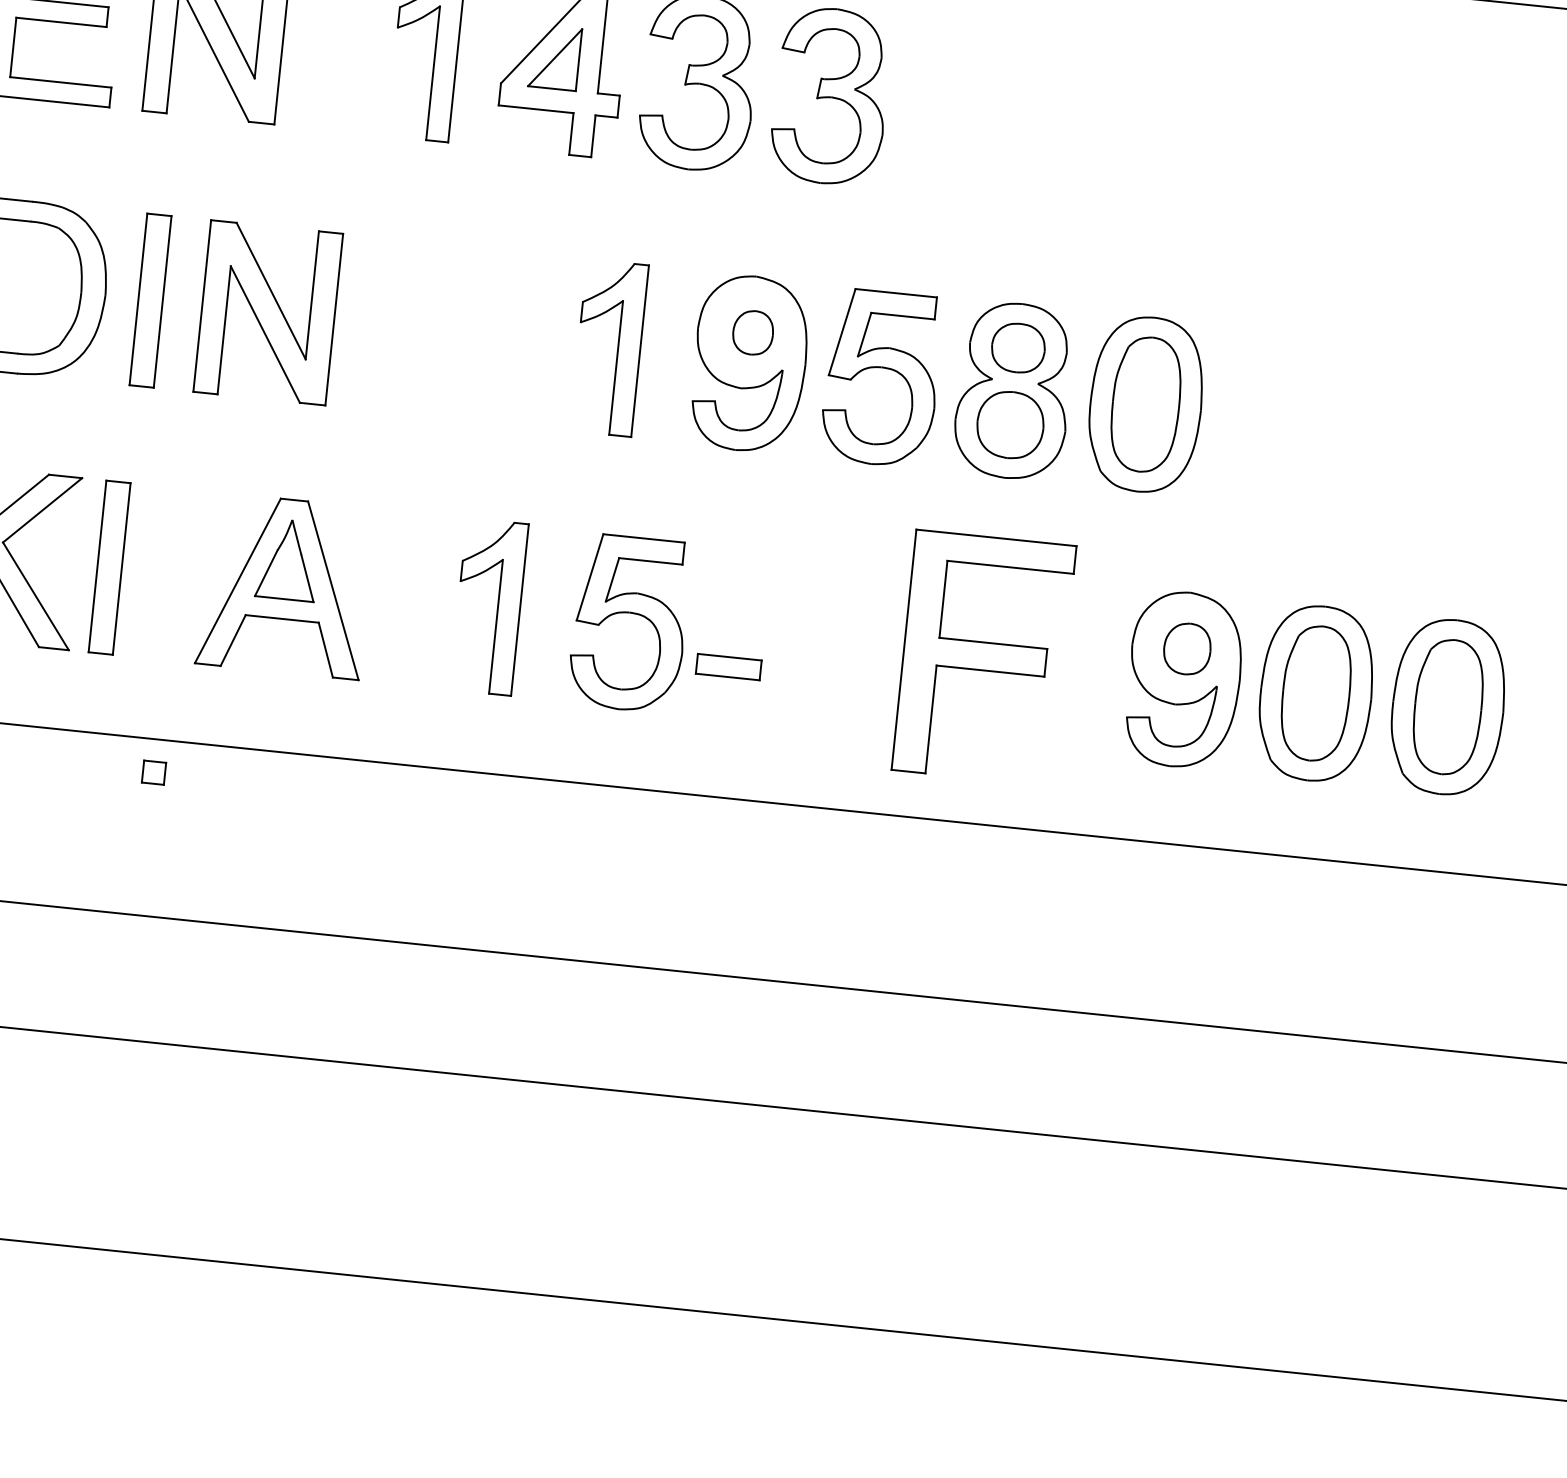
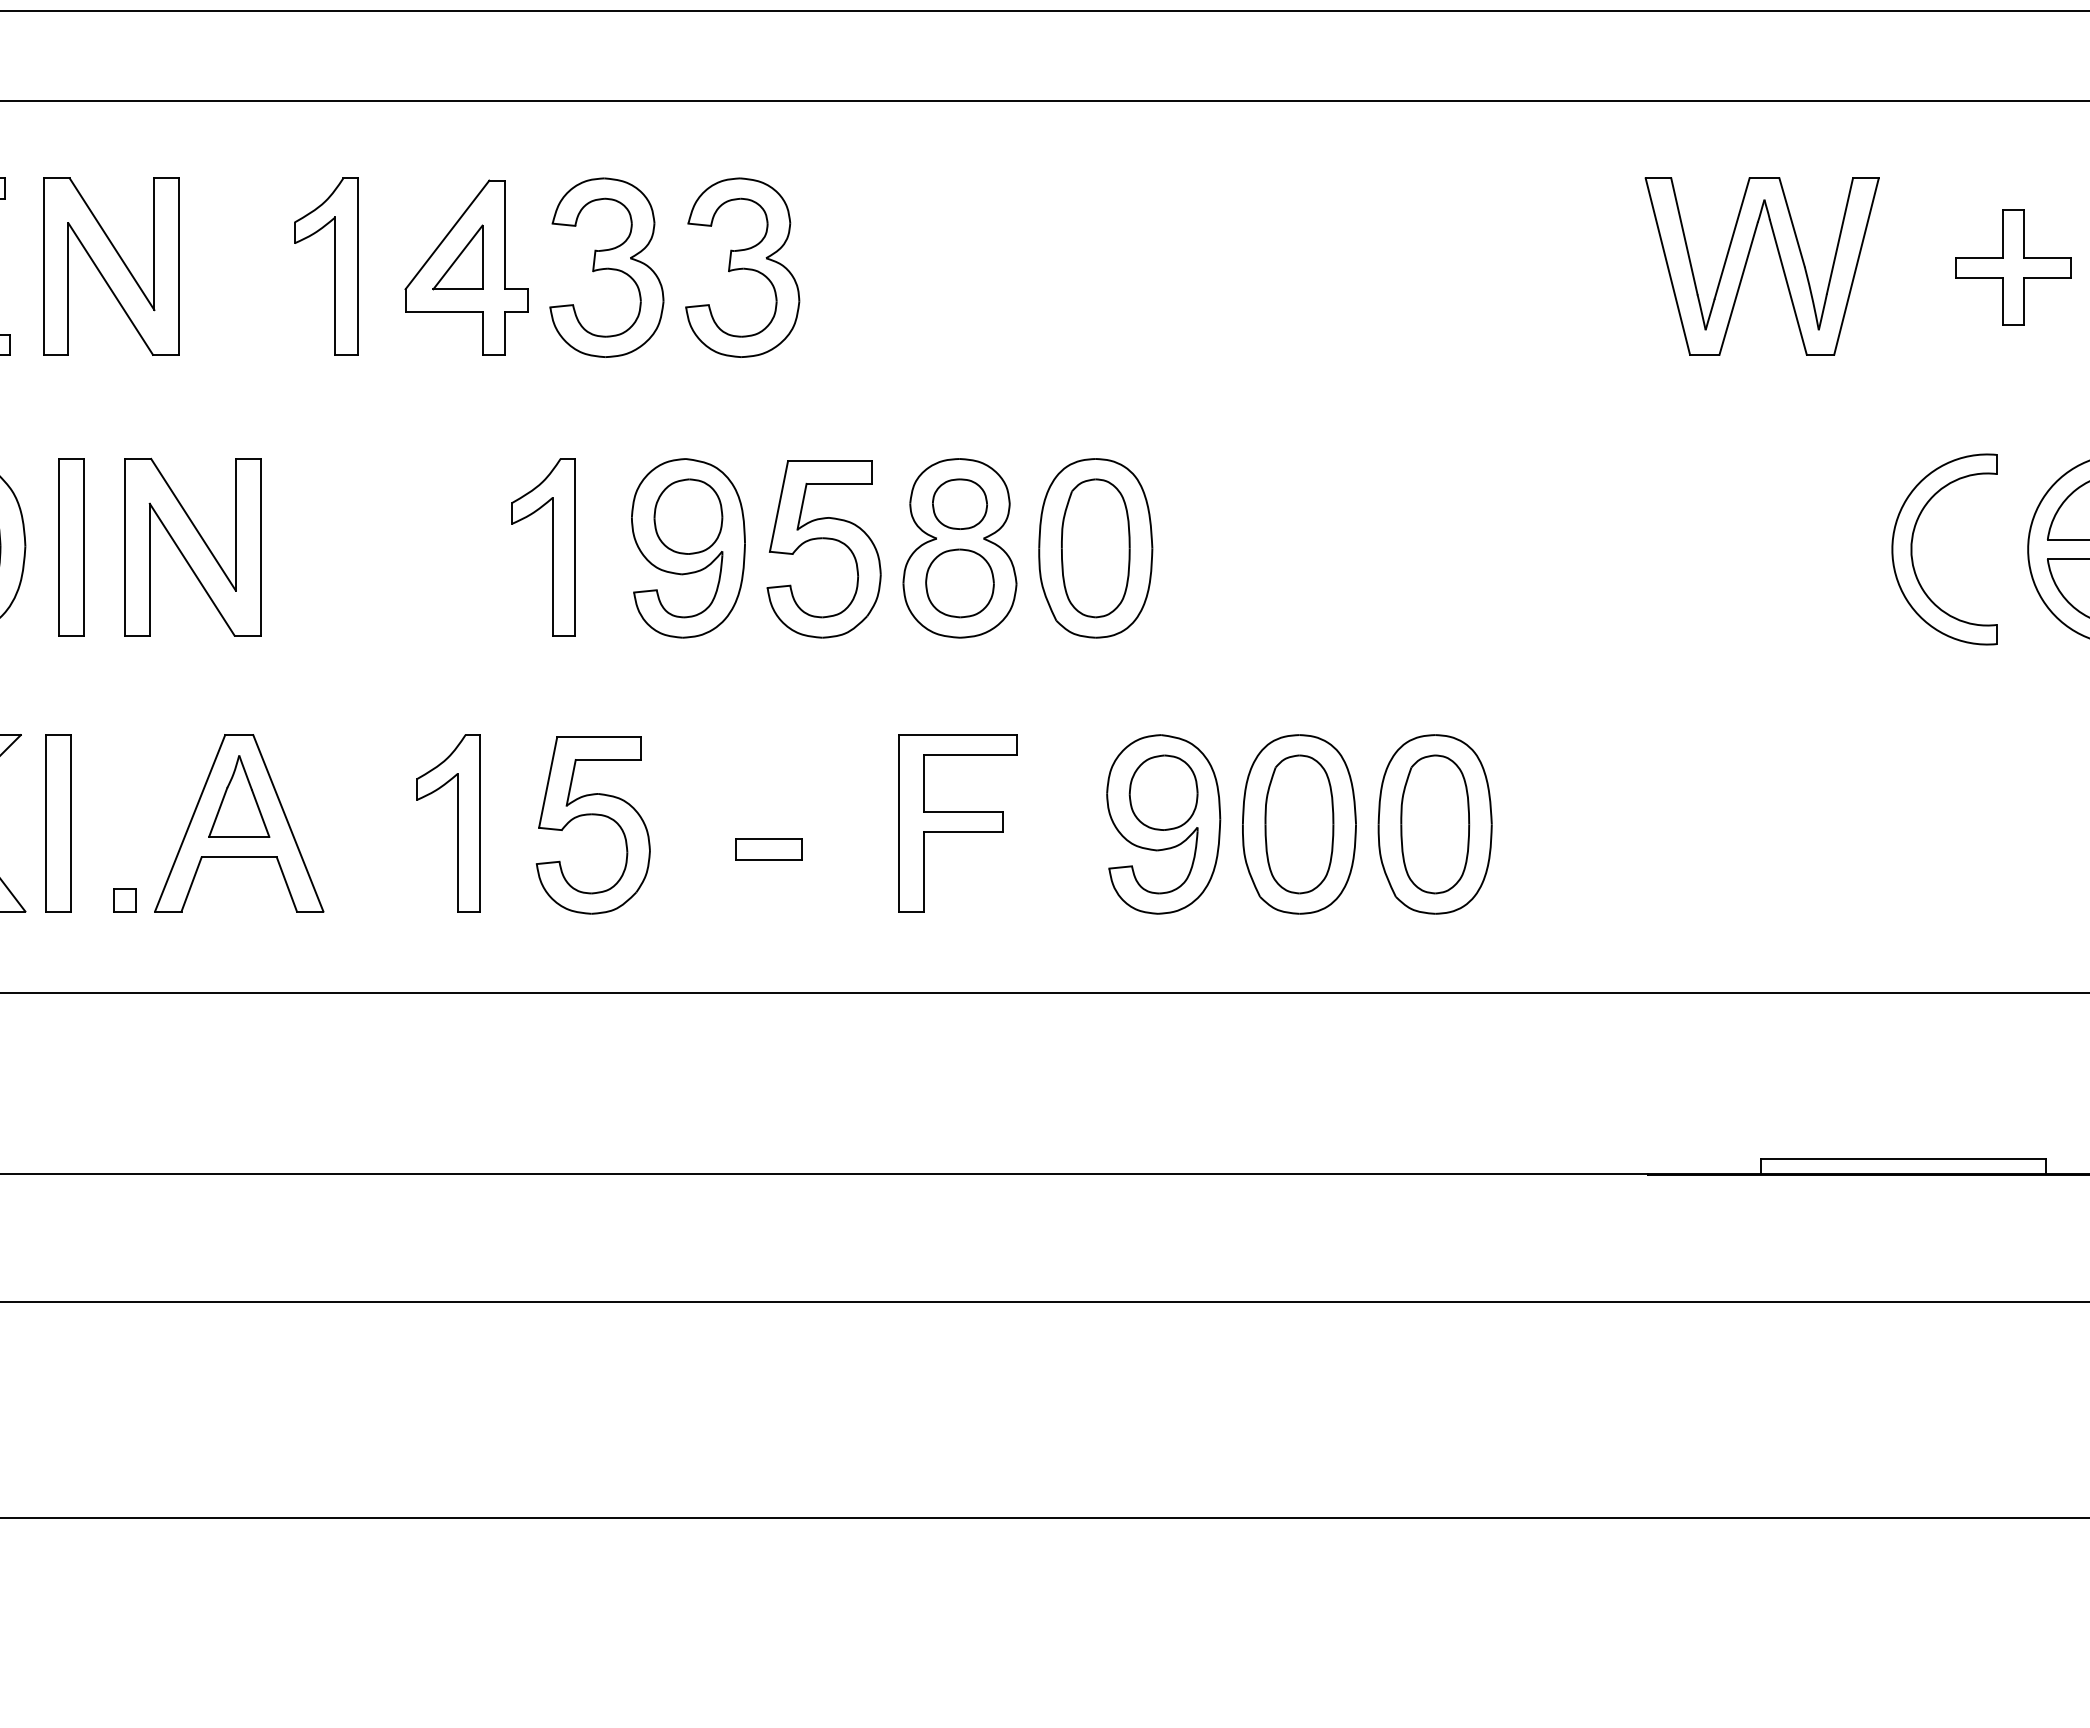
part: (753, 332) -> (688, 516), size x1.67
part: (1187, 648) -> (1163, 792), size x1.43
part: (983, 658) -> (957, 823), size x0.71
part: (728, 667) -> (768, 849), moved
part: (153, 772) -> (124, 900), moved

